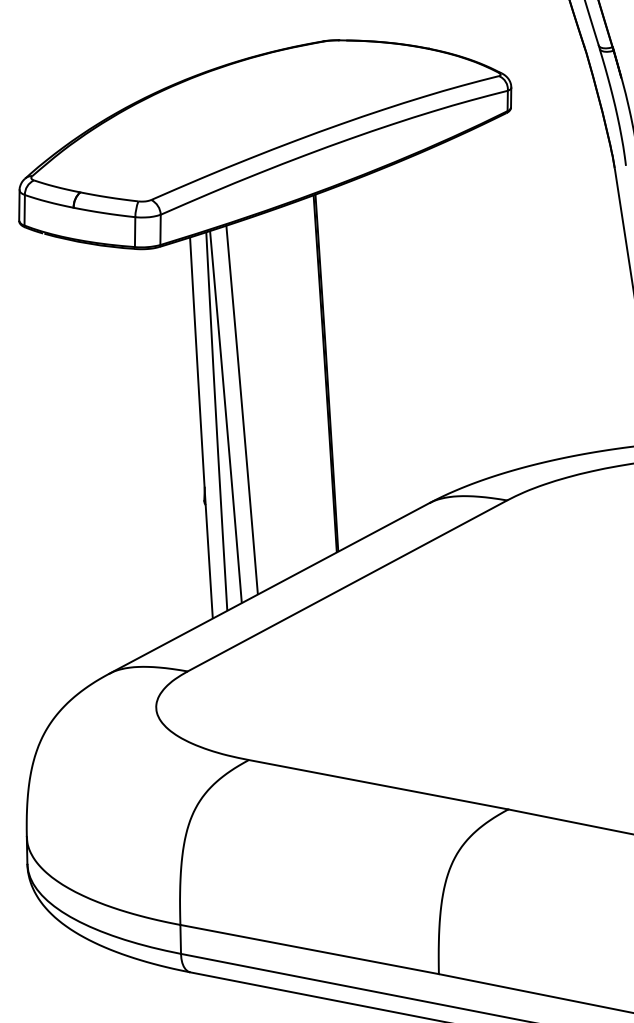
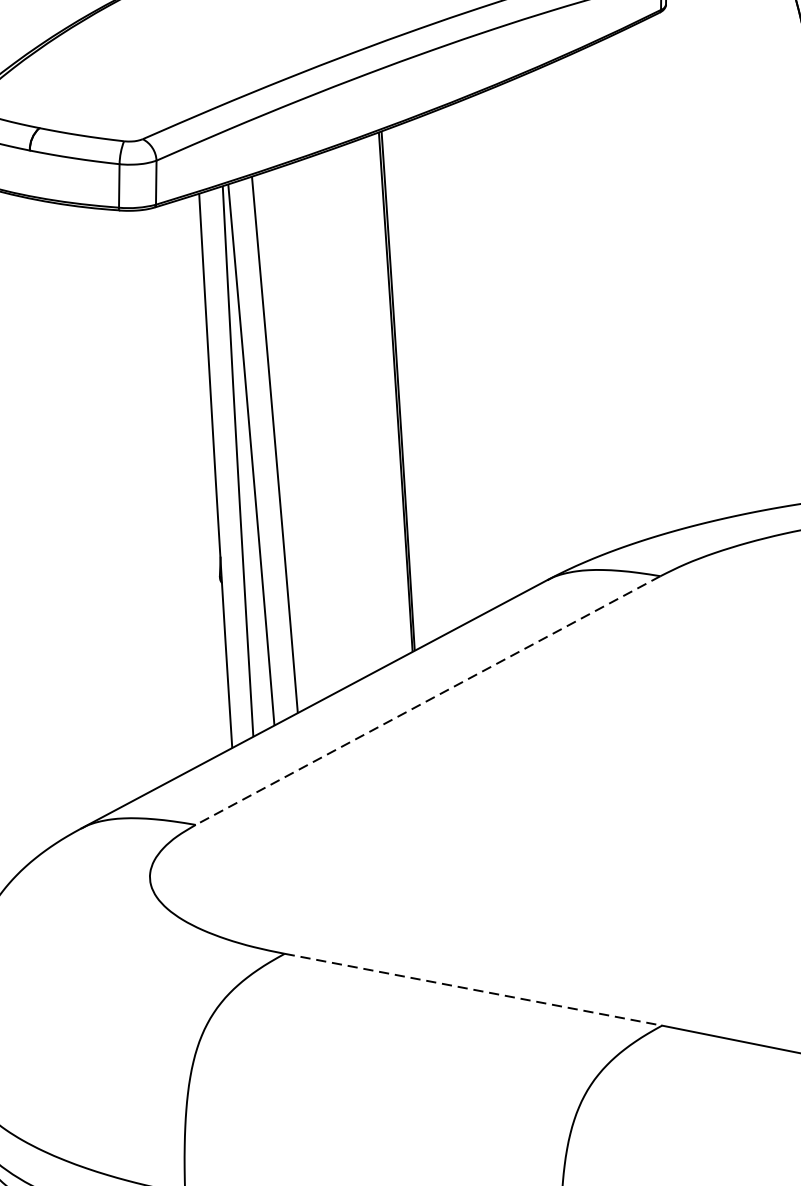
line: (347, 586) -> (428, 701), solid -> dashed
line: (379, 784) -> (474, 989), solid -> dashed

